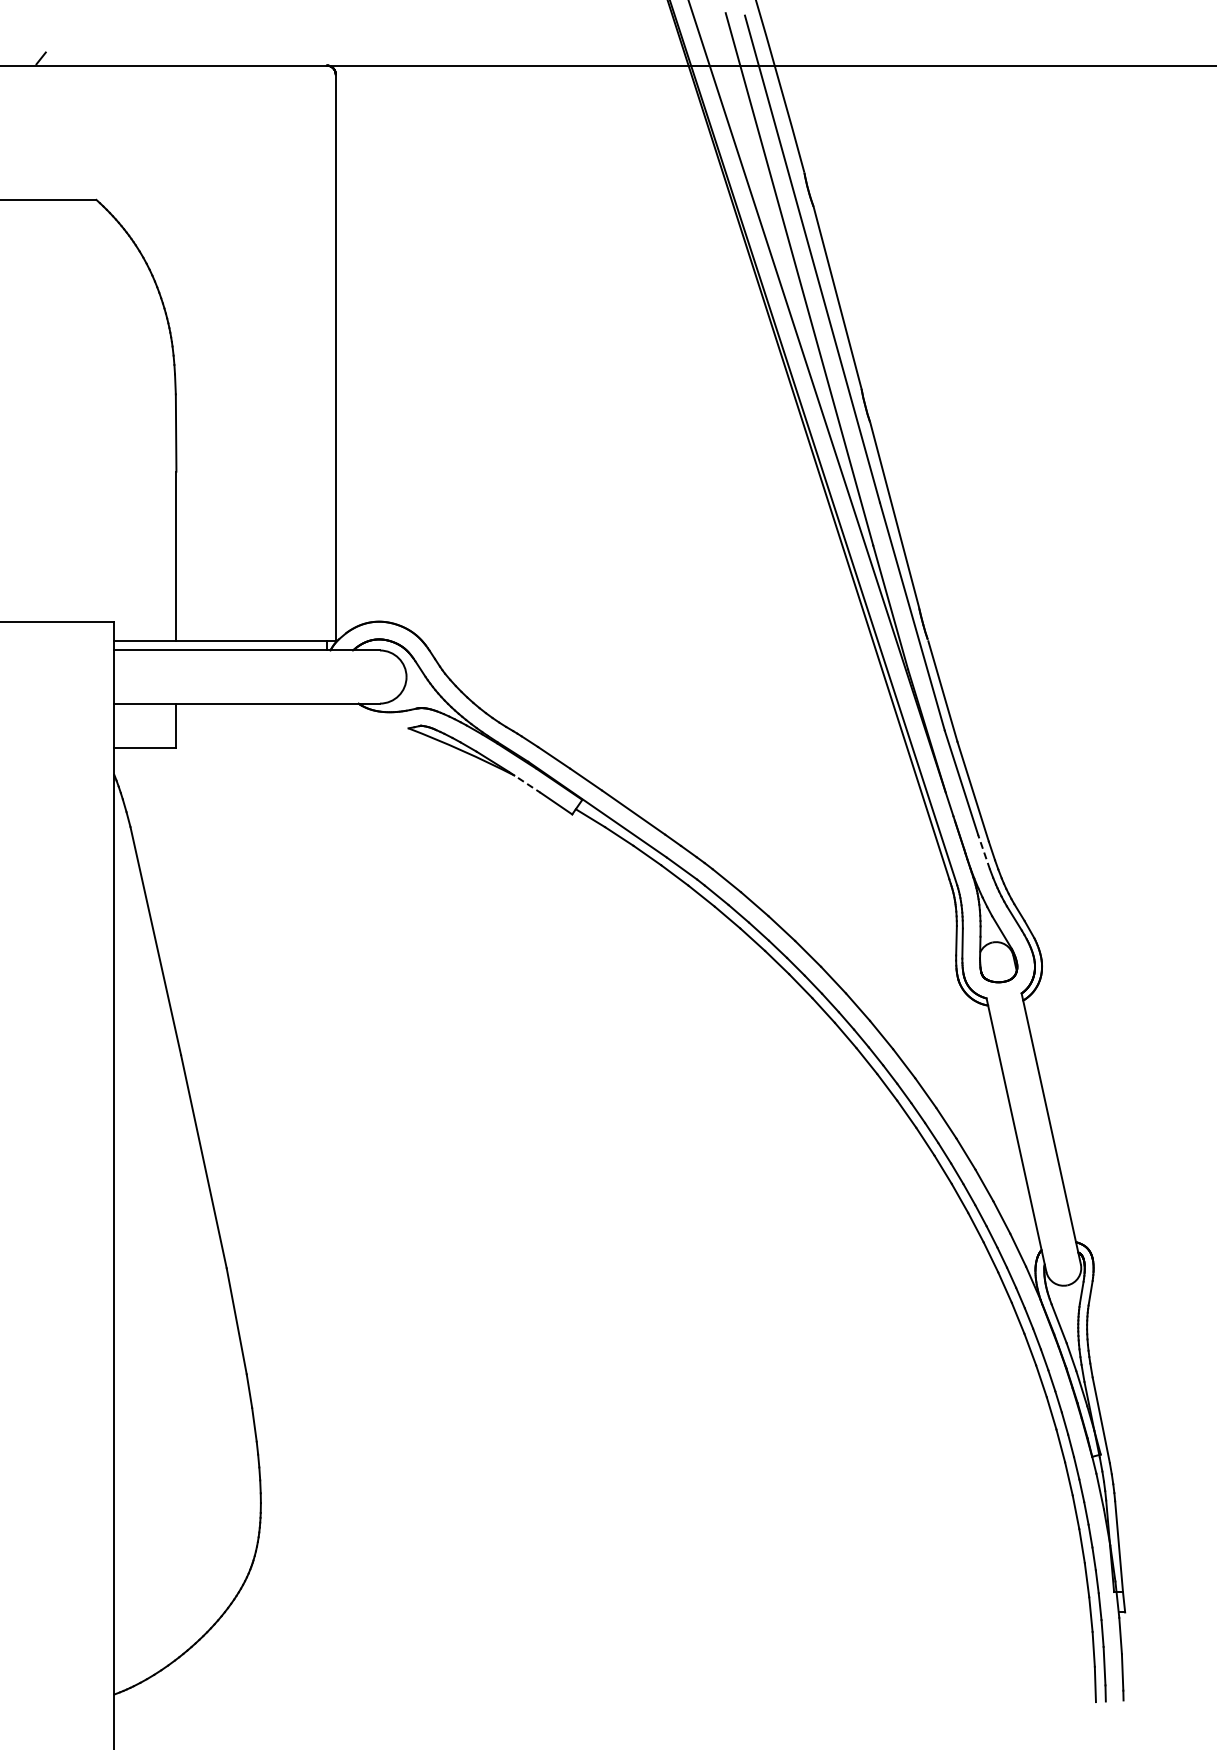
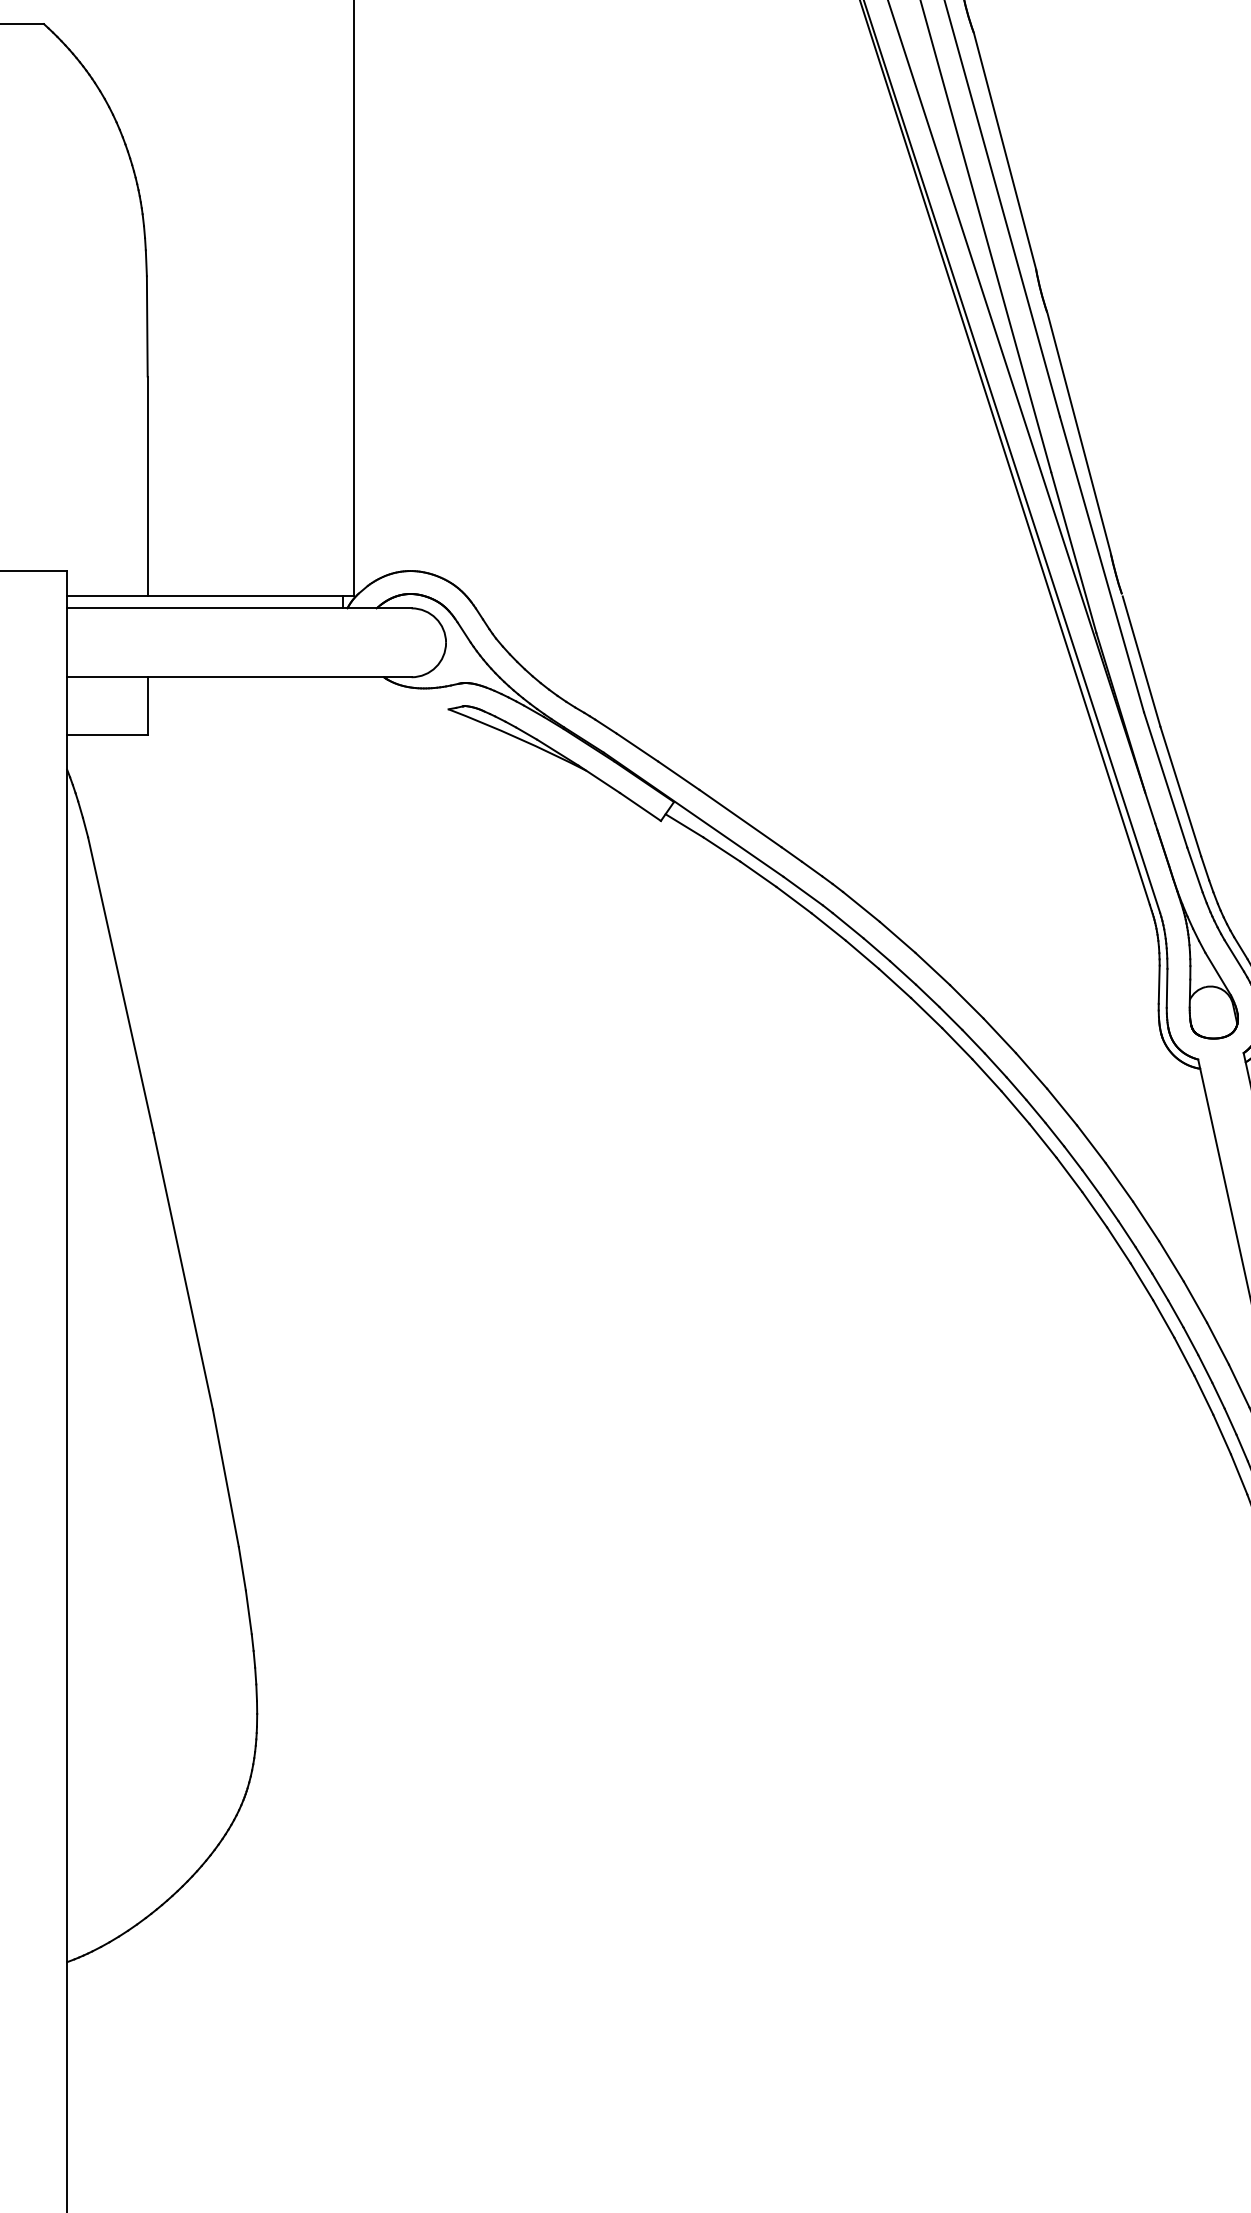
line: (525, 782) -> (600, 779), dashed -> solid
line: (983, 851) -> (1194, 869), dashed -> solid

